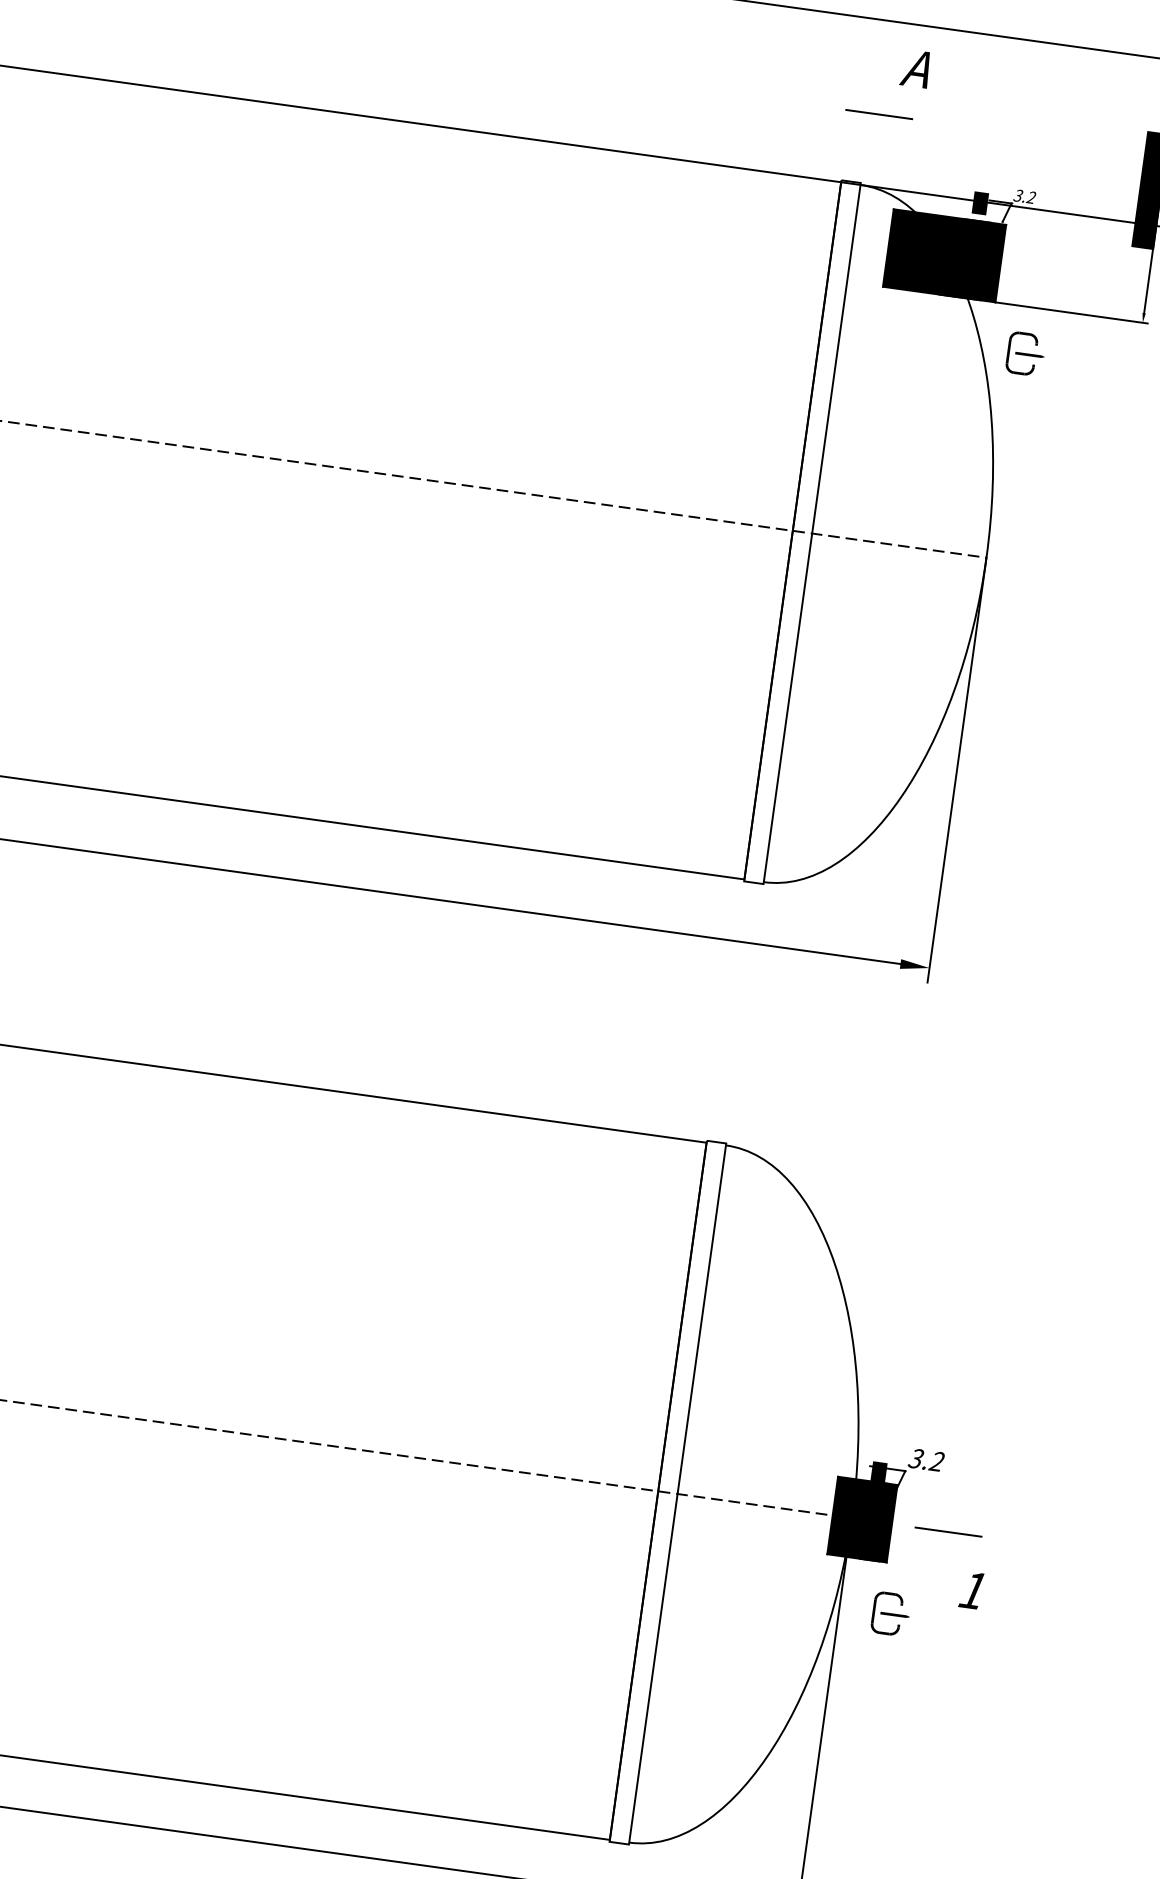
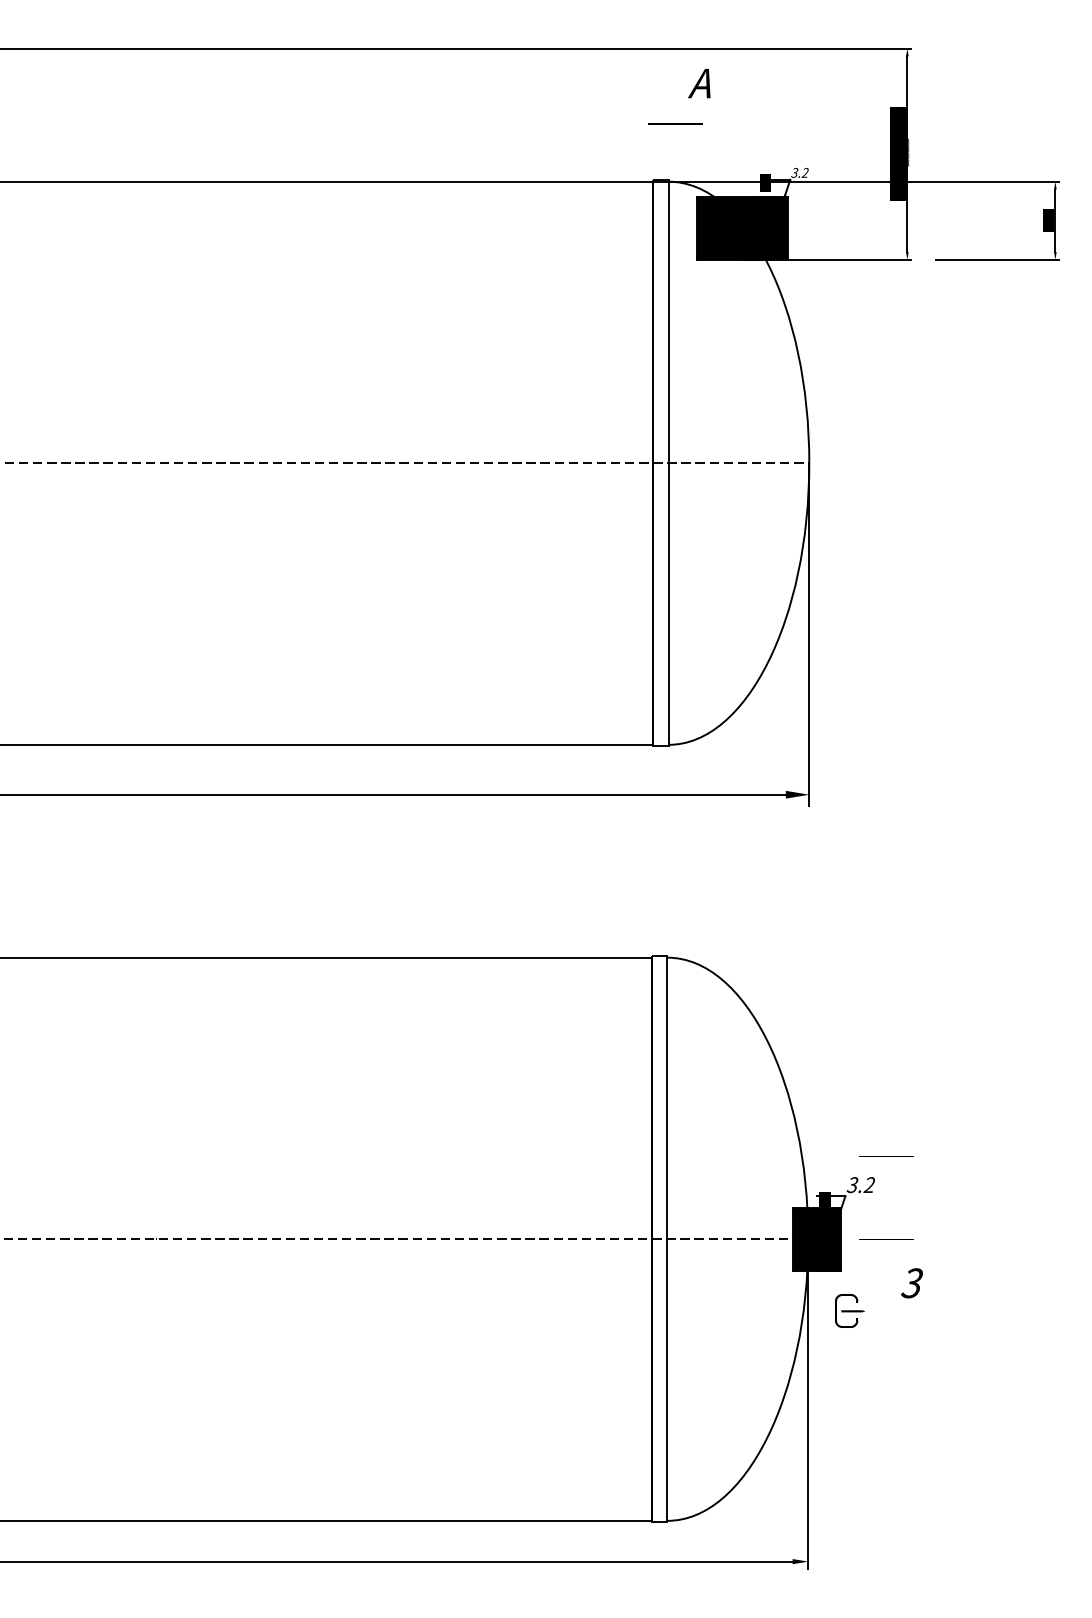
part: (1025, 353) -> (817, 297), removed
line: (962, 1429) -> (886, 1156), added
text: (972, 1590) -> (911, 1283), 1 -> 3

